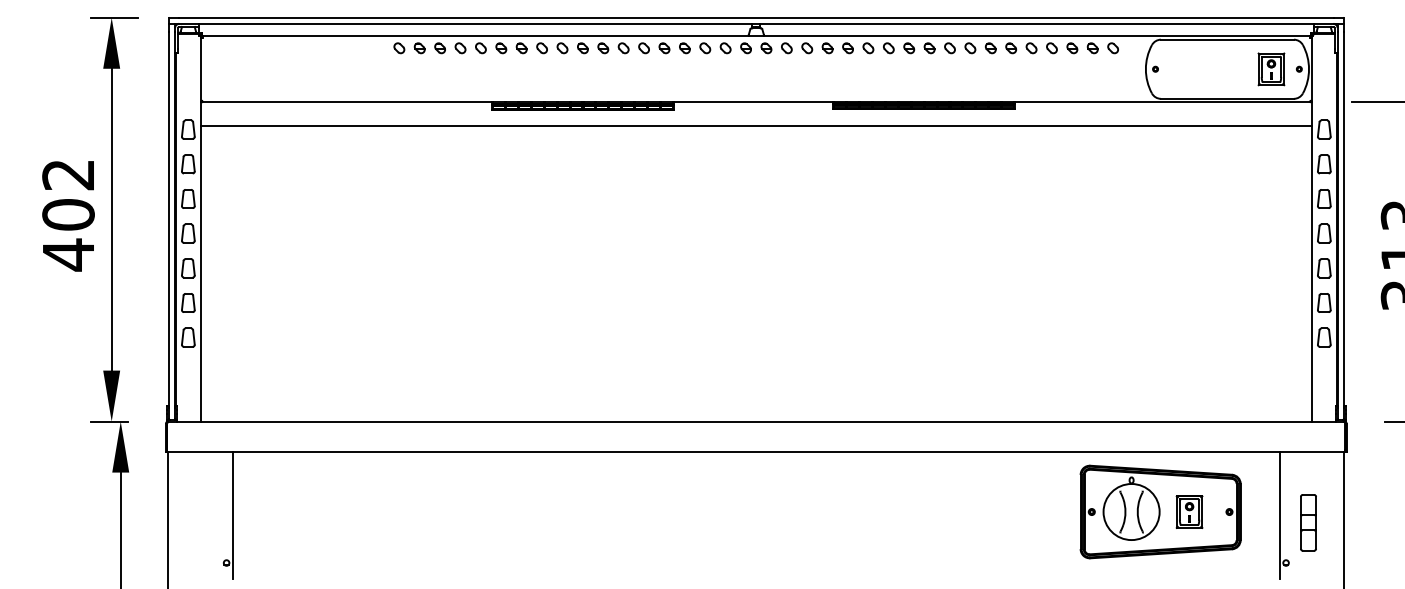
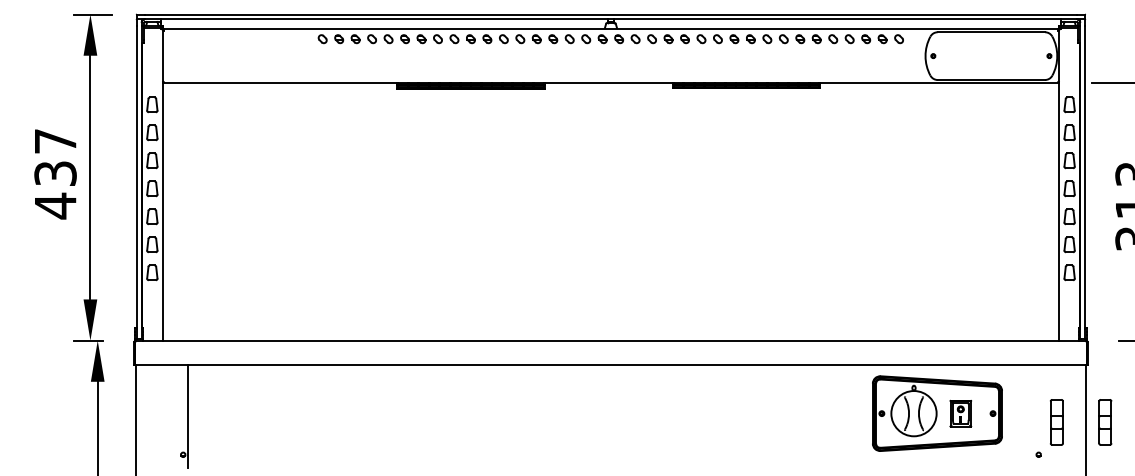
part: (1271, 69) -> (1026, 56), removed
line: (756, 125) -> (611, 101), removed
text: (68, 195) -> (55, 158), 402 -> 437
line: (1279, 515) -> (1033, 416), removed
part: (1368, 522) -> (1105, 422), added

